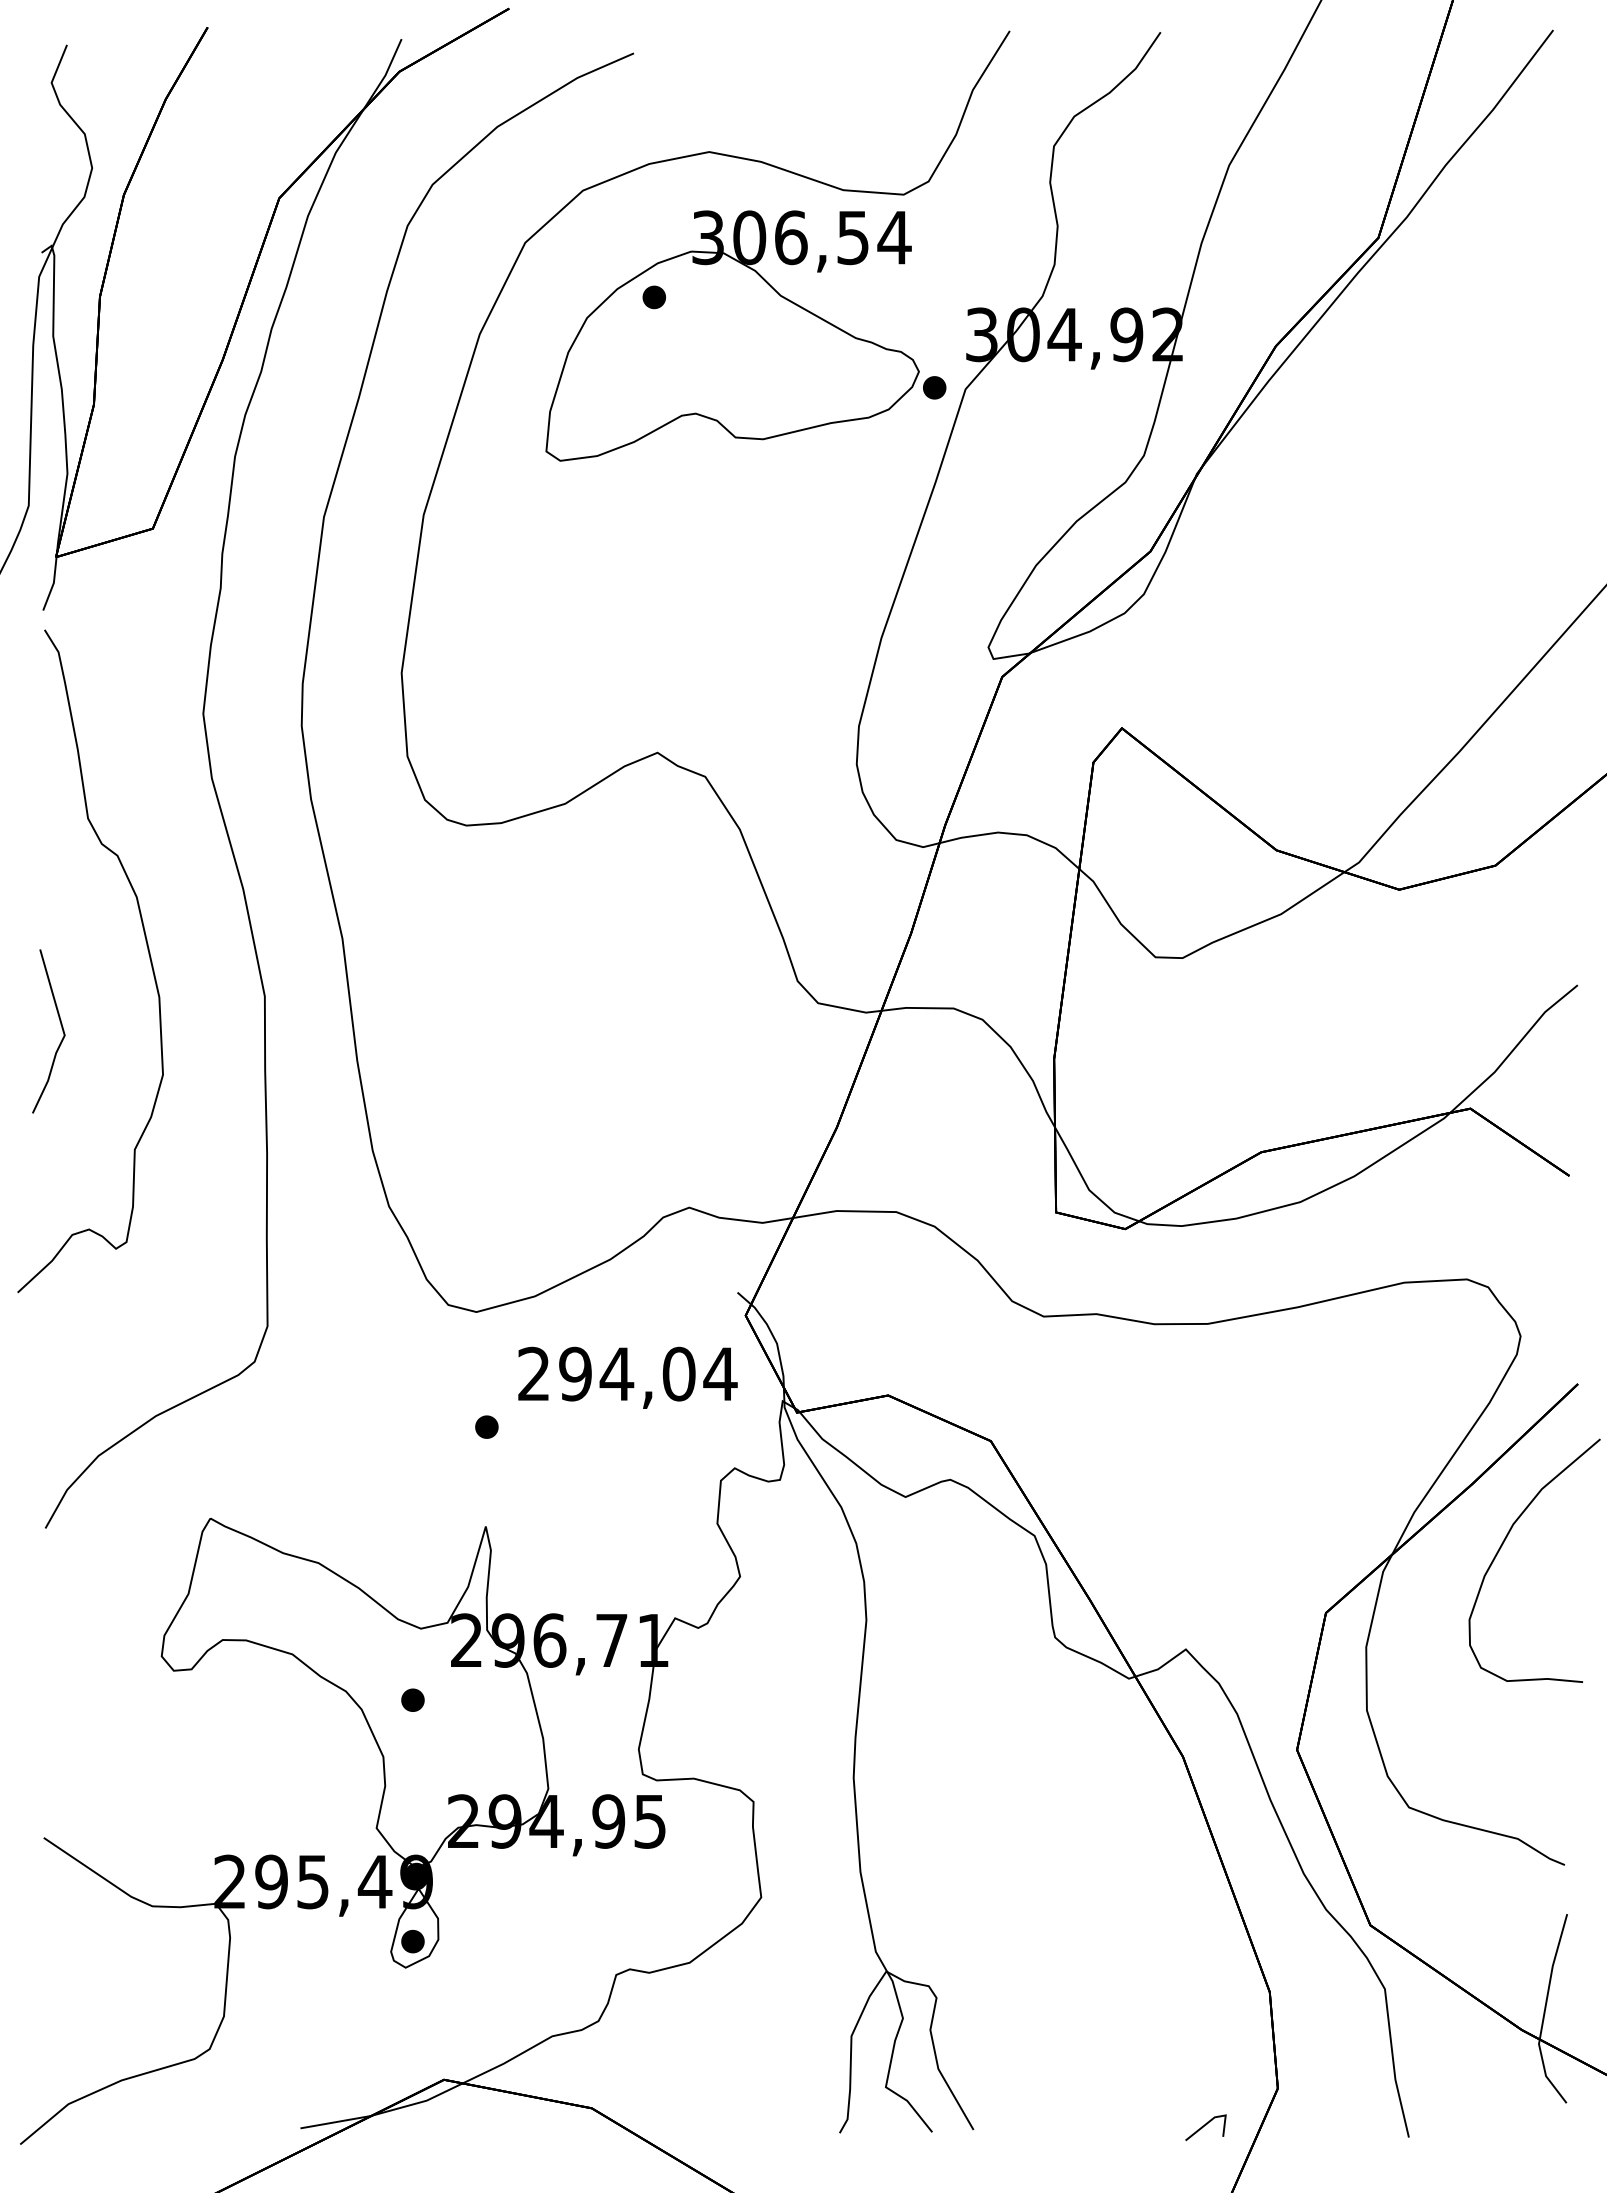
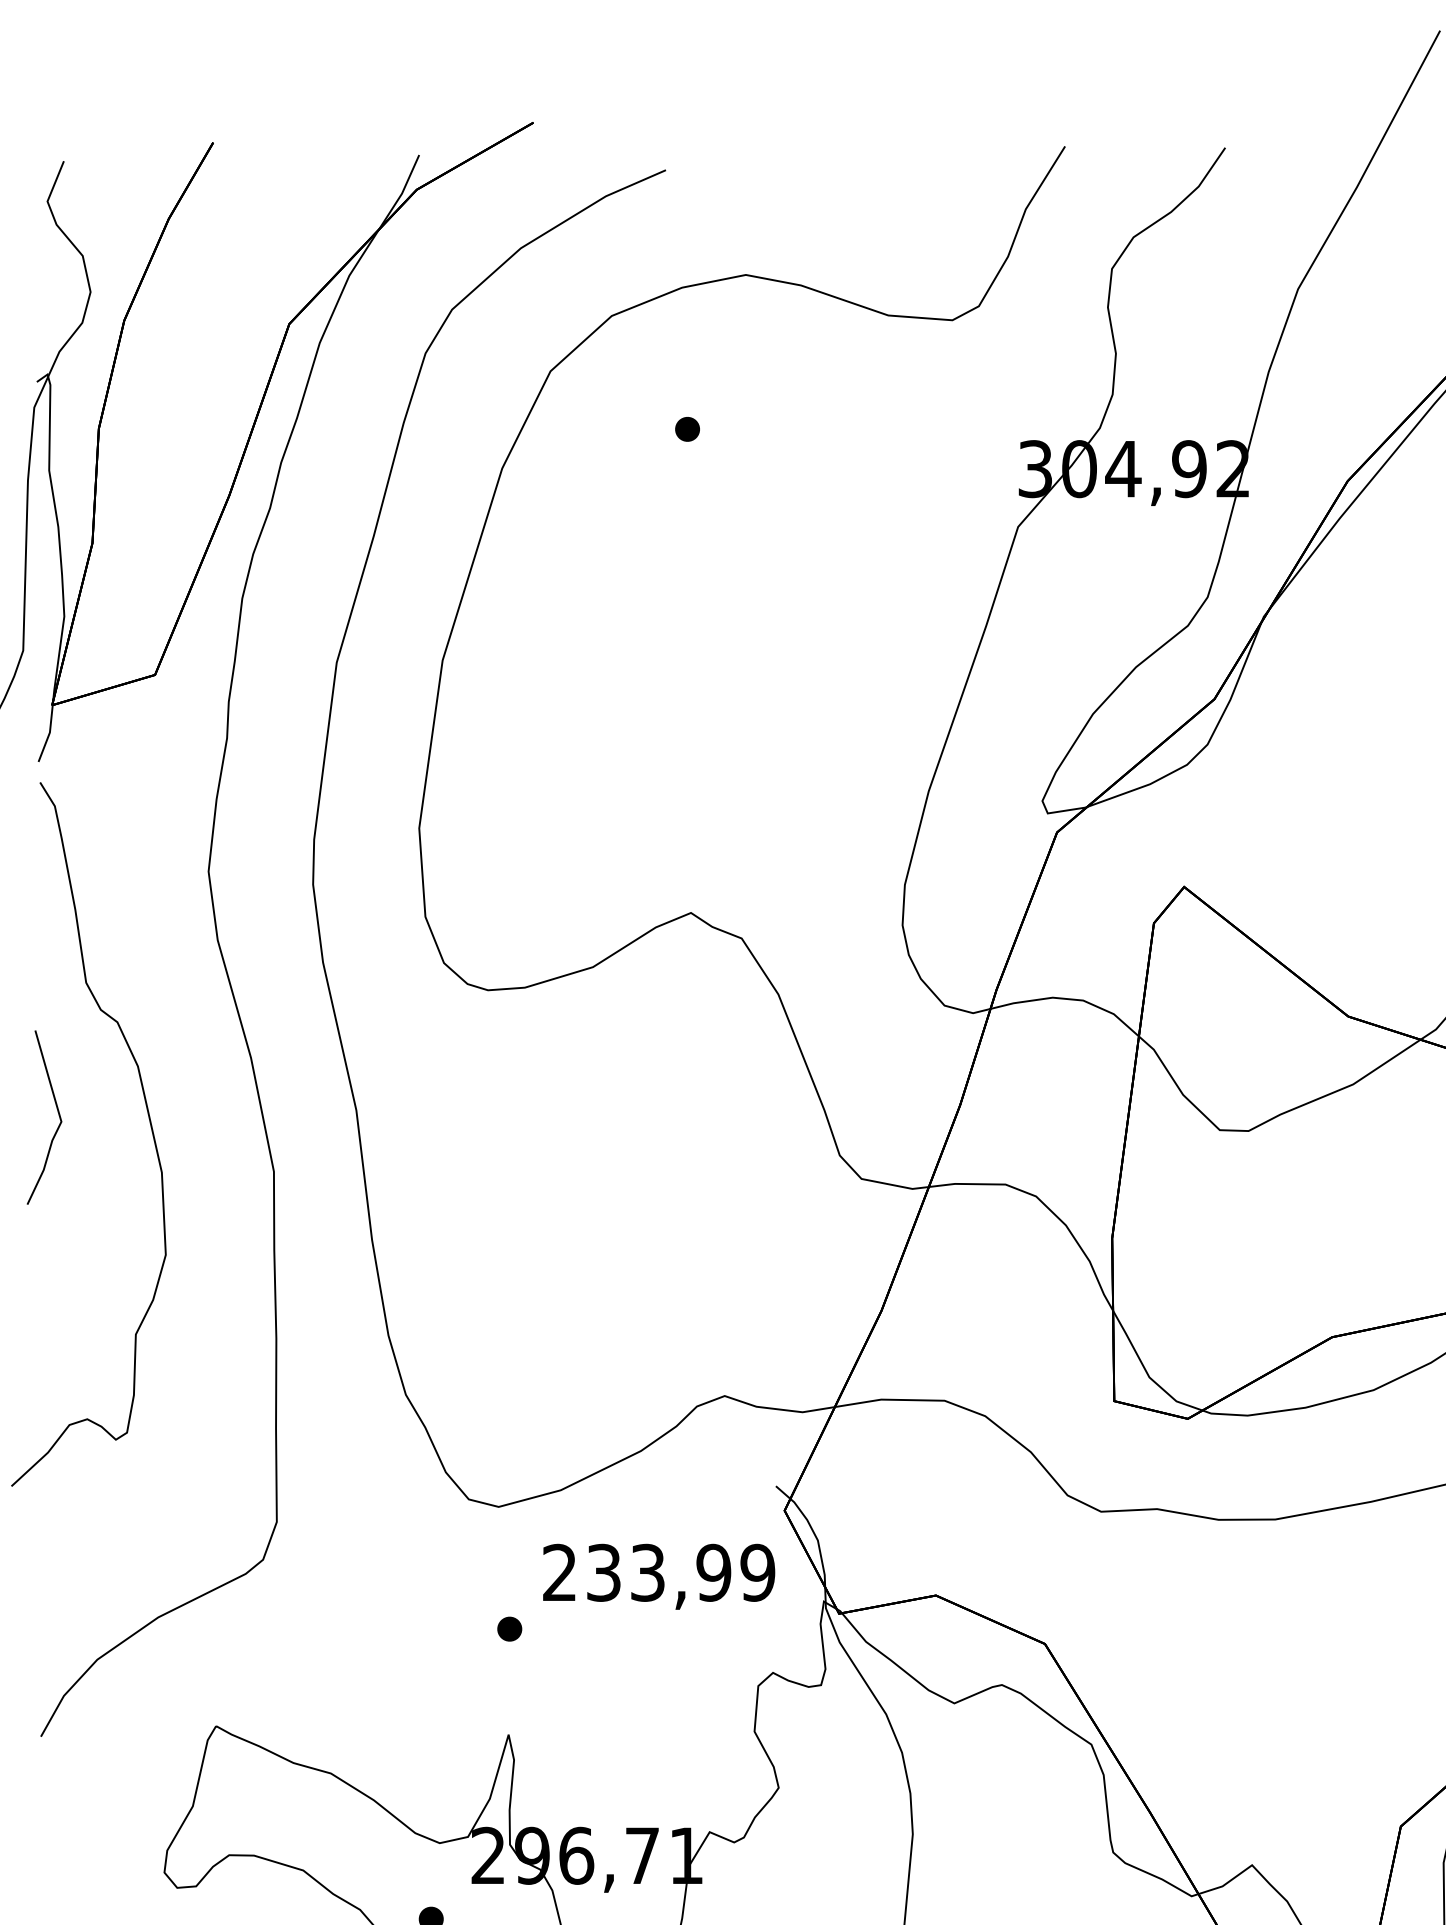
part: (745, 335) -> (784, 469), removed
curve: (61, 1028) -> (57, 1114), moved
text: (648, 1373) -> (681, 1572), 294,04 -> 233,99

